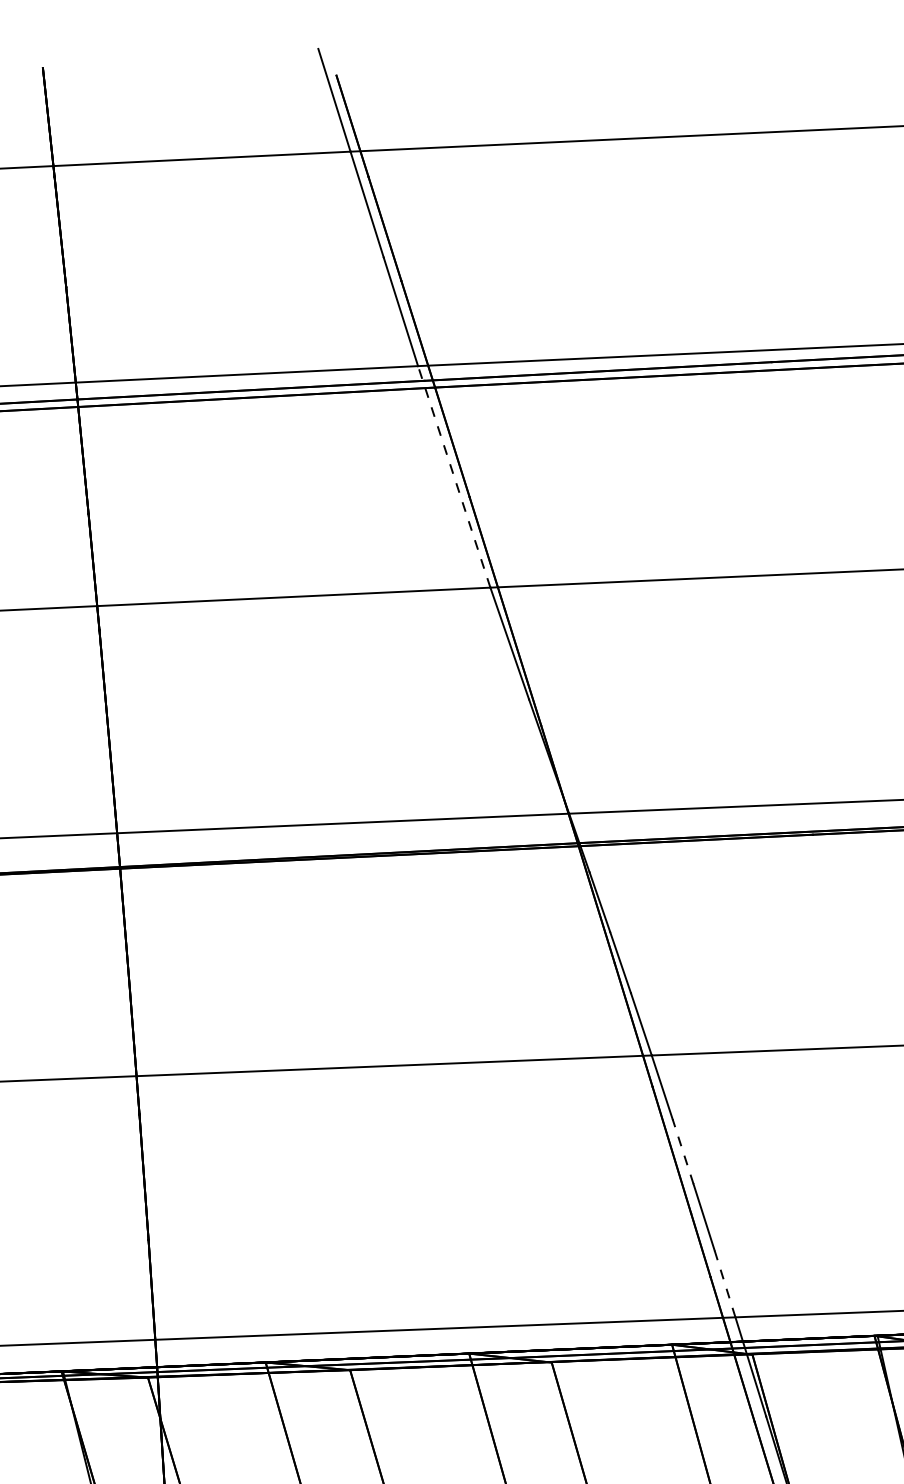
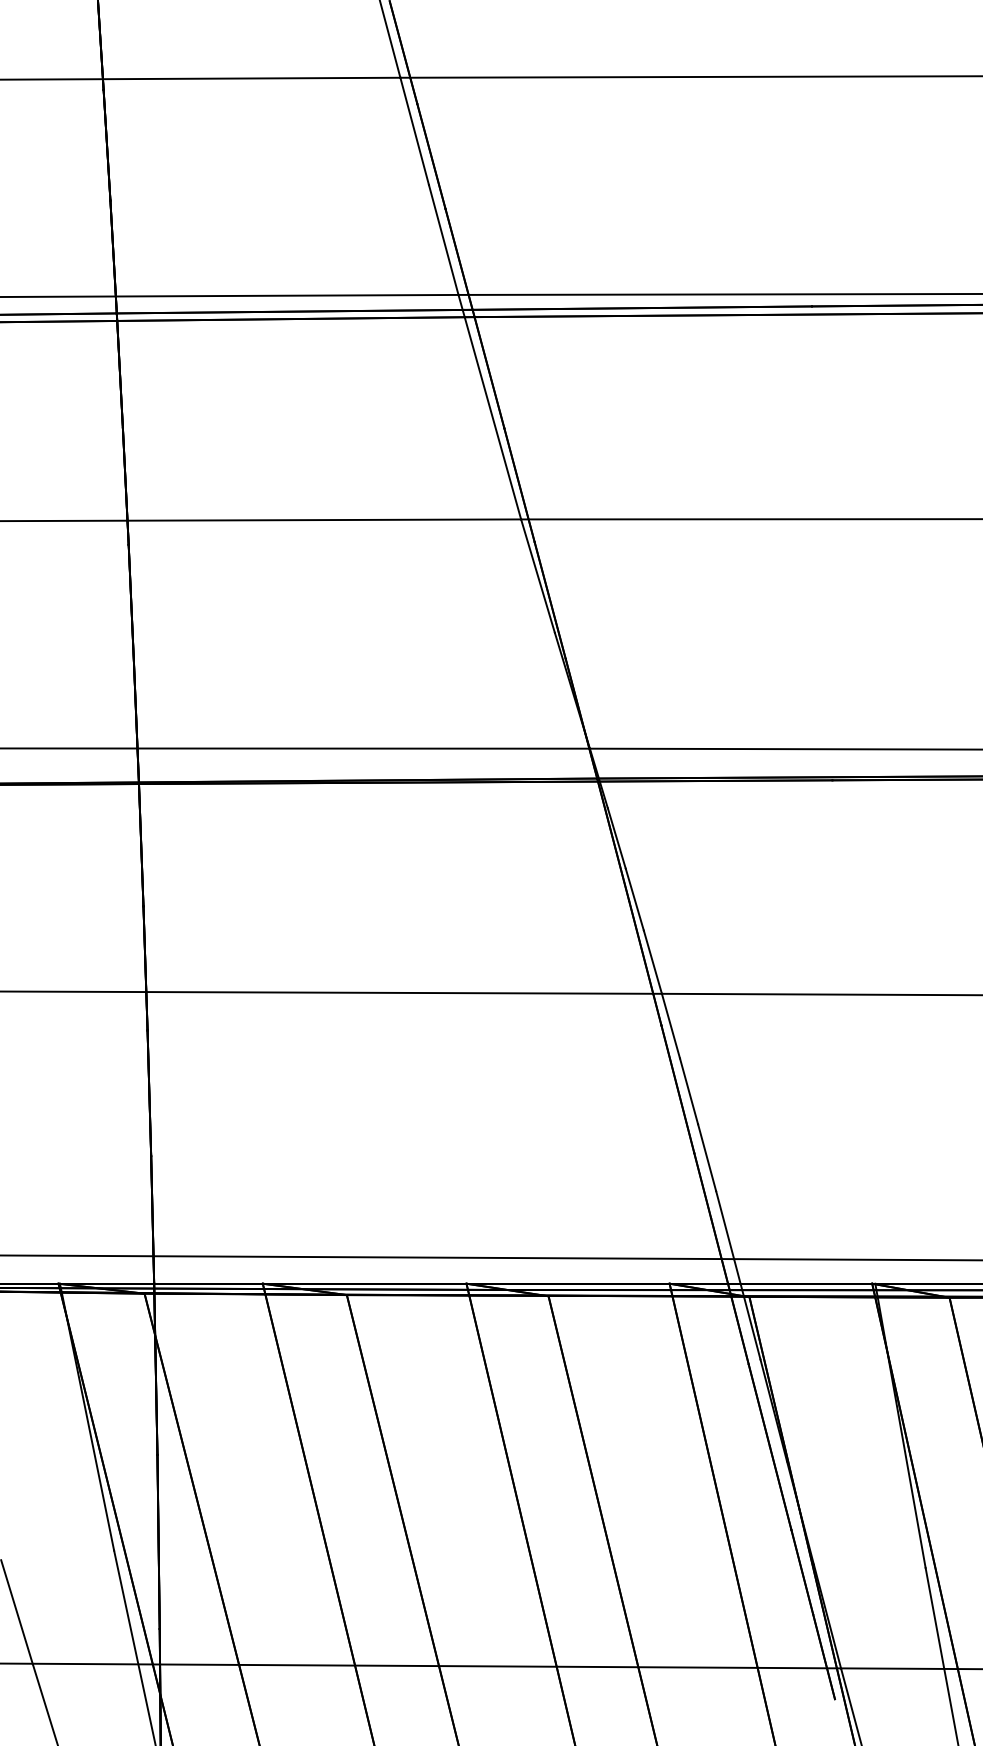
line: (453, 477) -> (489, 407), dashed -> solid
line: (682, 1150) -> (688, 1090), dashed -> solid
line: (725, 1283) -> (725, 1224), dashed -> solid

